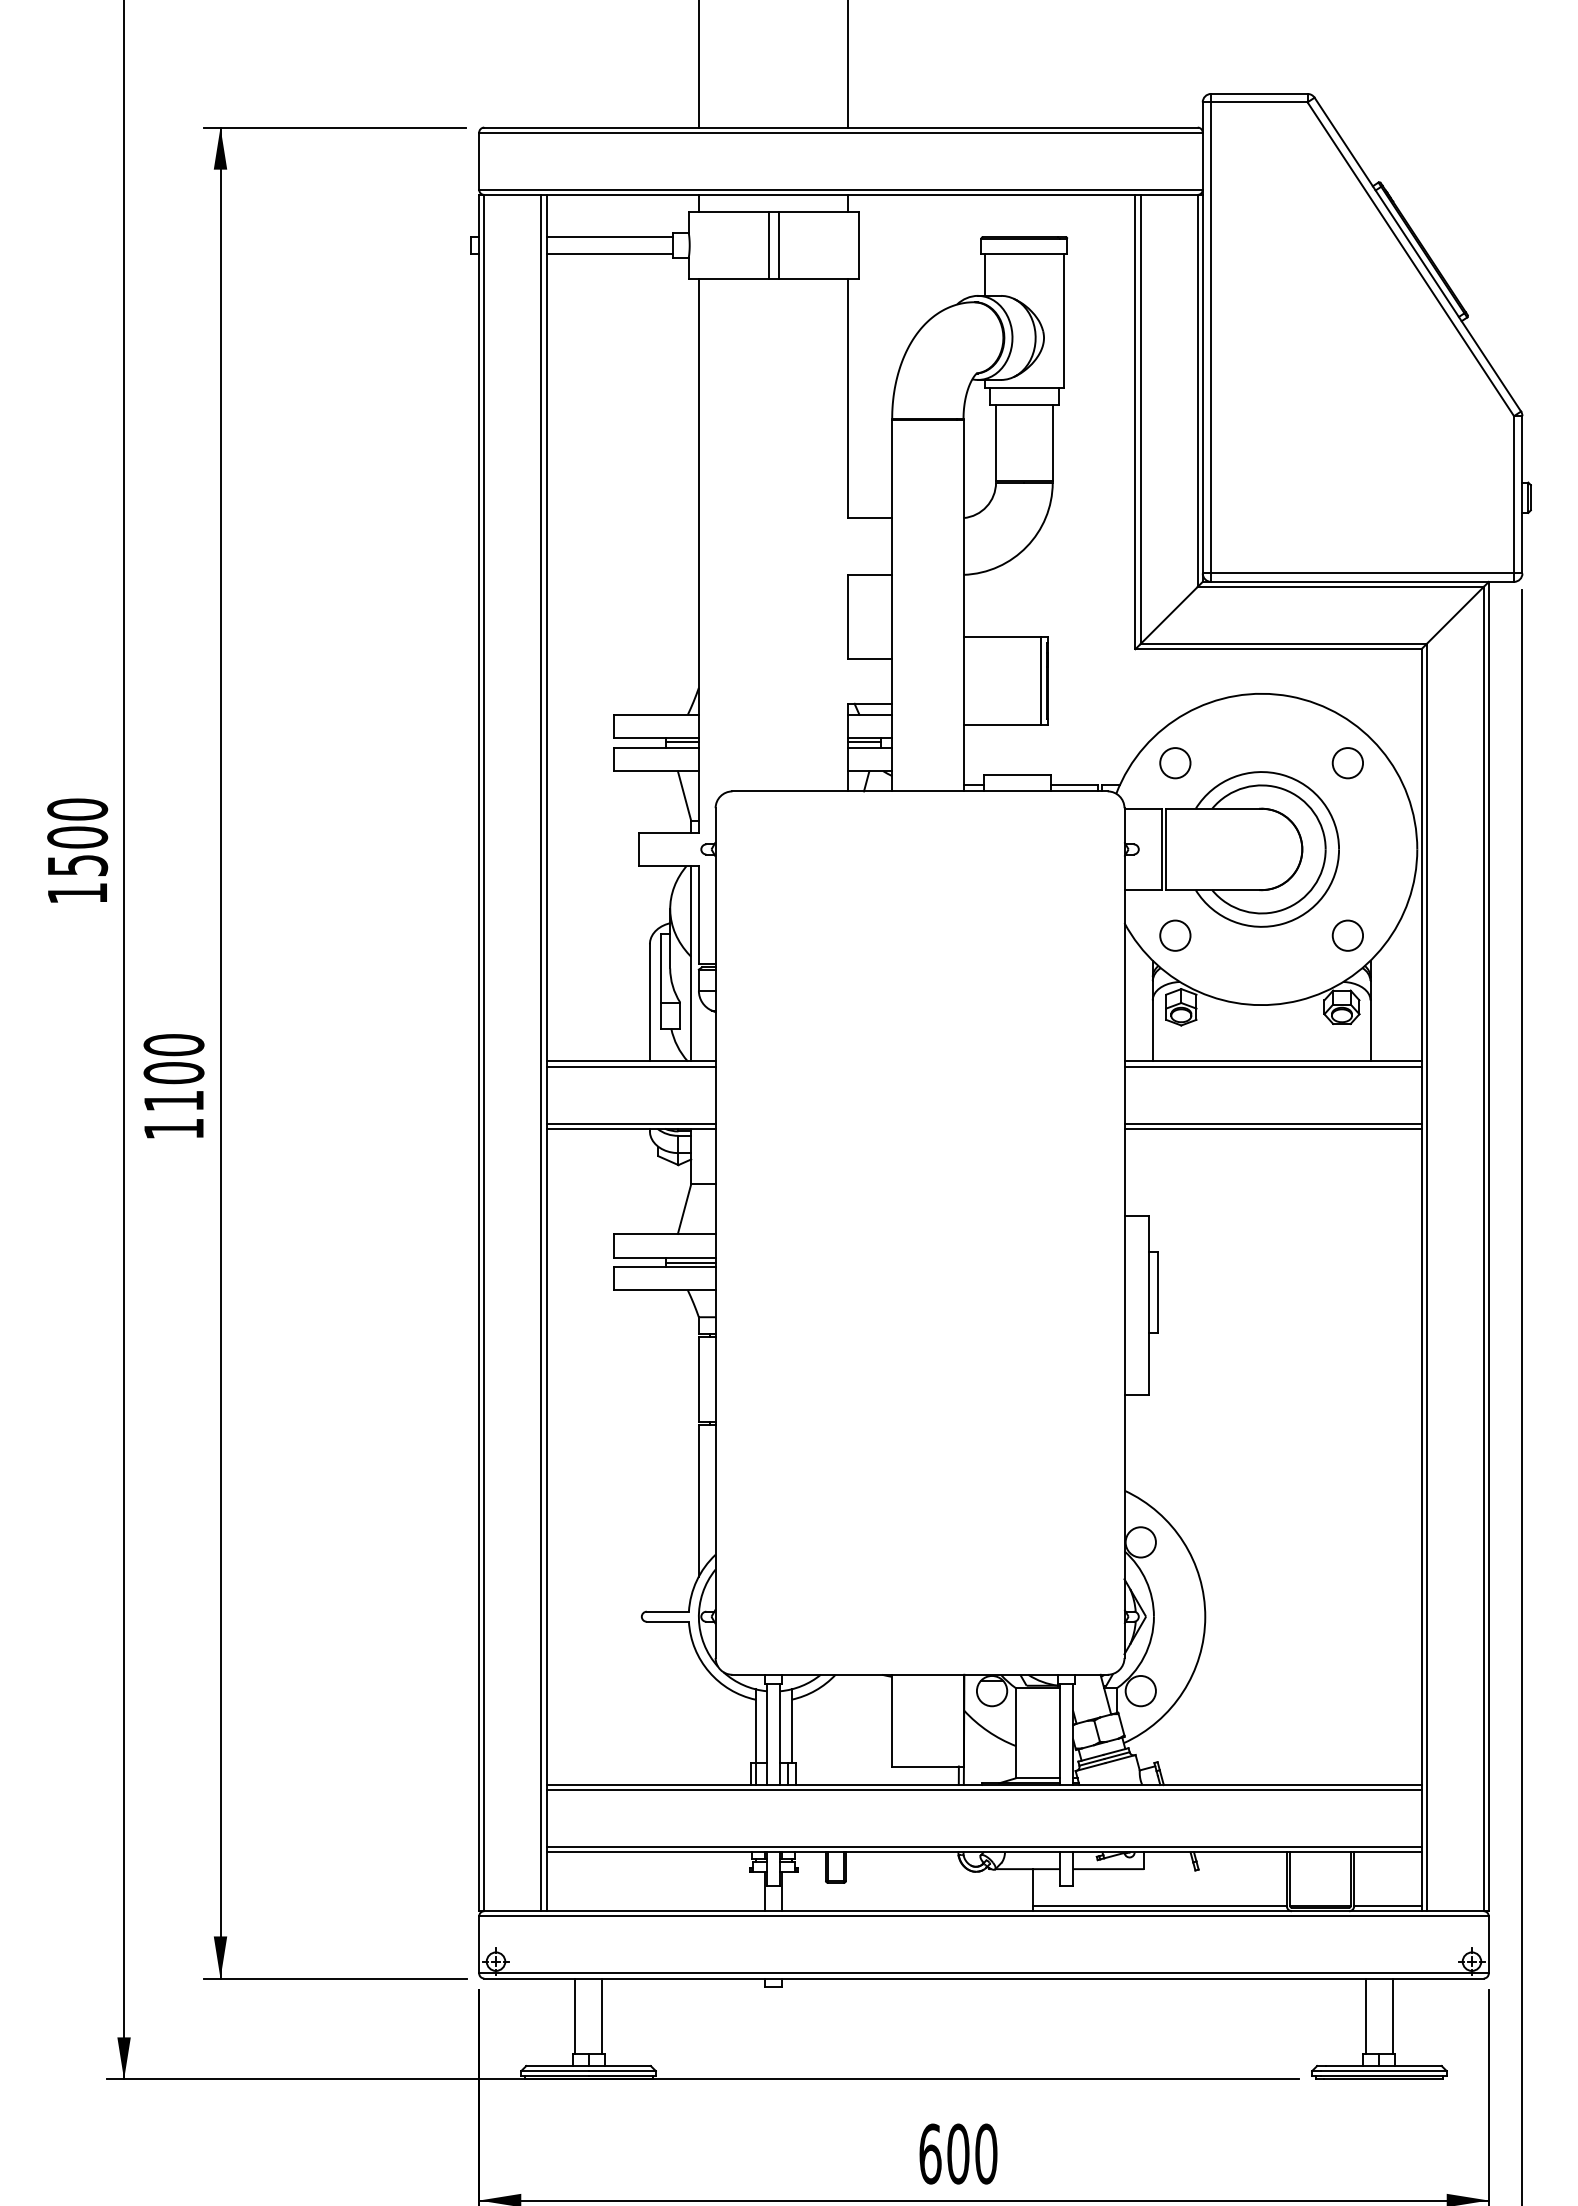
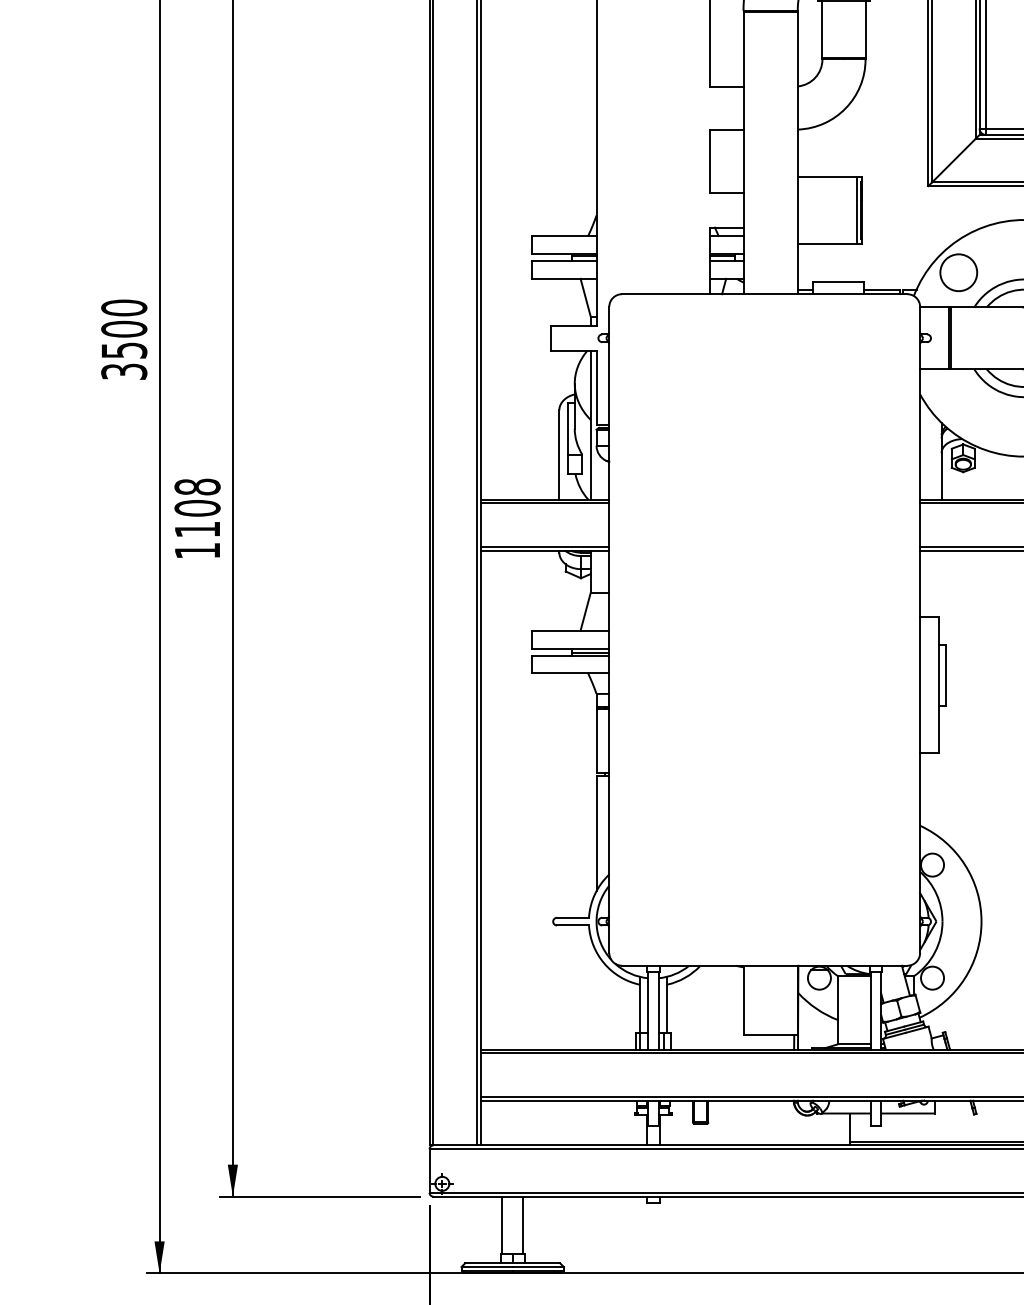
circle: (1175, 763) -> (958, 272), size x1.6
text: (77, 893) -> (124, 371), 1500 -> 3500
circle: (1175, 935) -> (958, 403), removed
text: (173, 1045) -> (197, 487), 1100 -> 1108

